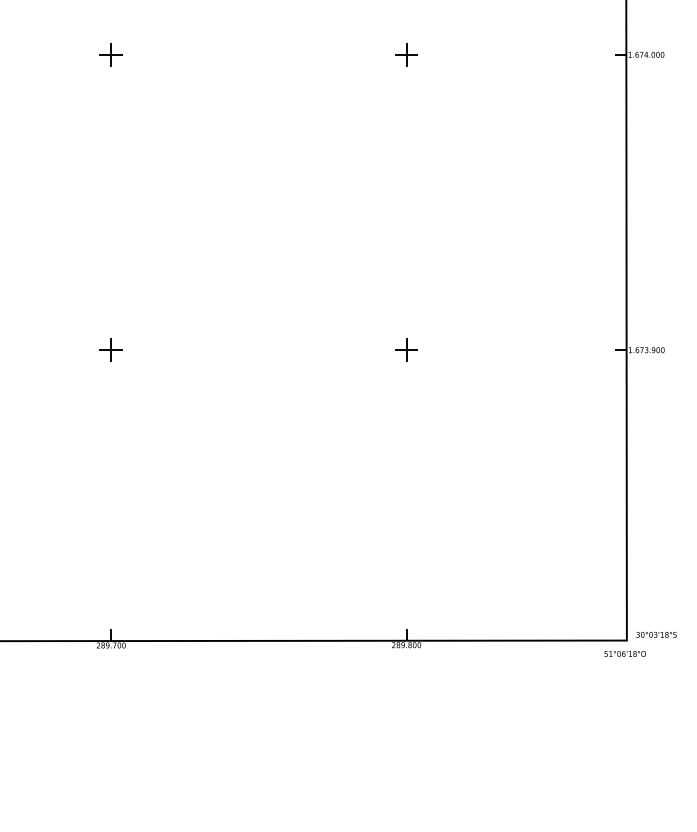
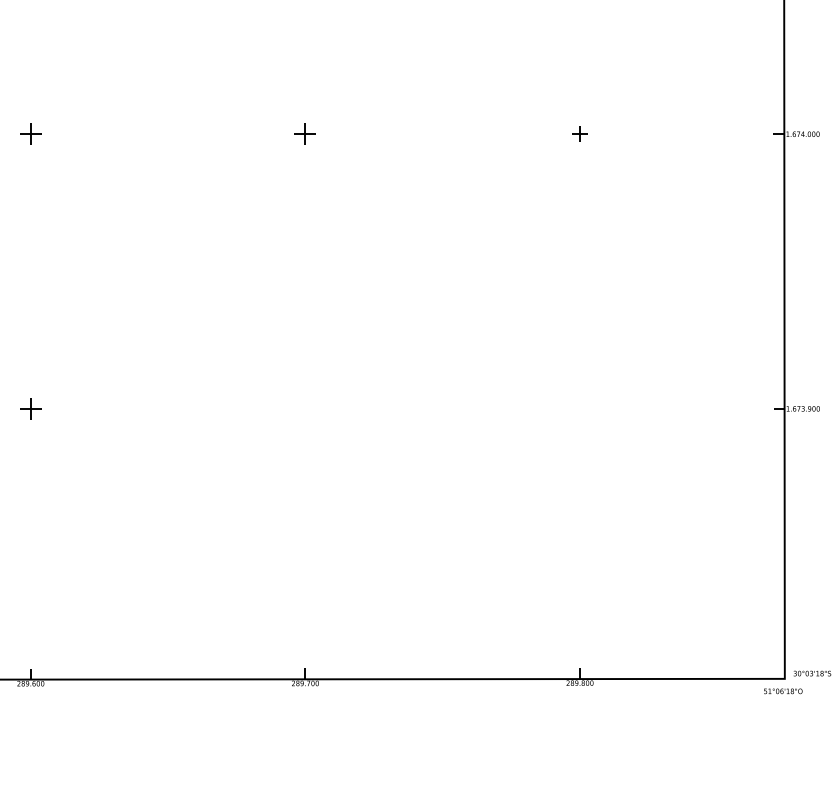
part: (406, 54) -> (579, 133), size x0.7
part: (110, 349) -> (304, 408), removed
part: (406, 349) -> (579, 408), removed

